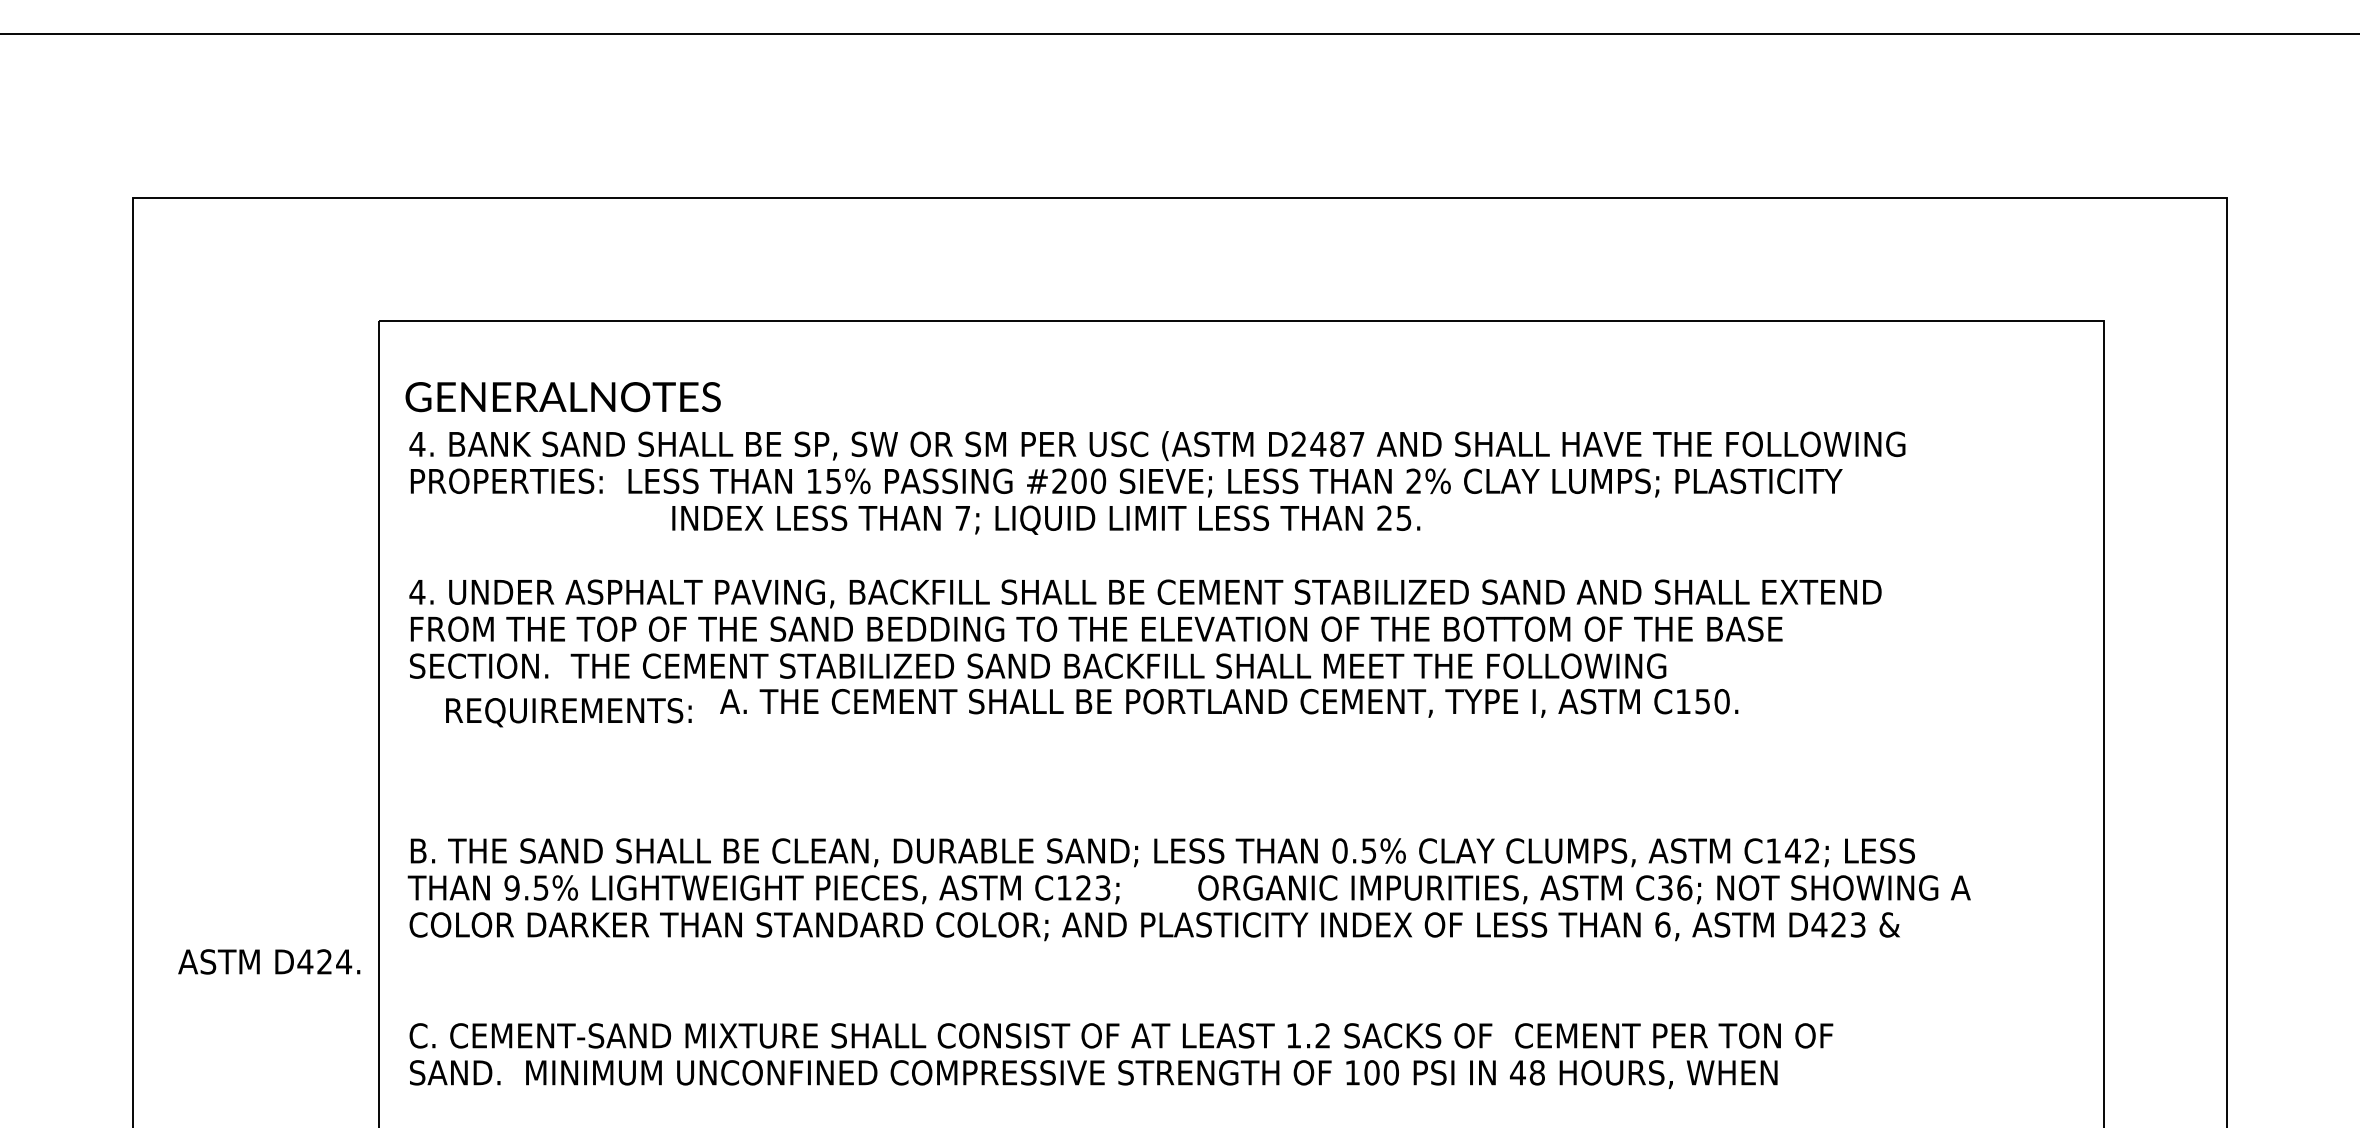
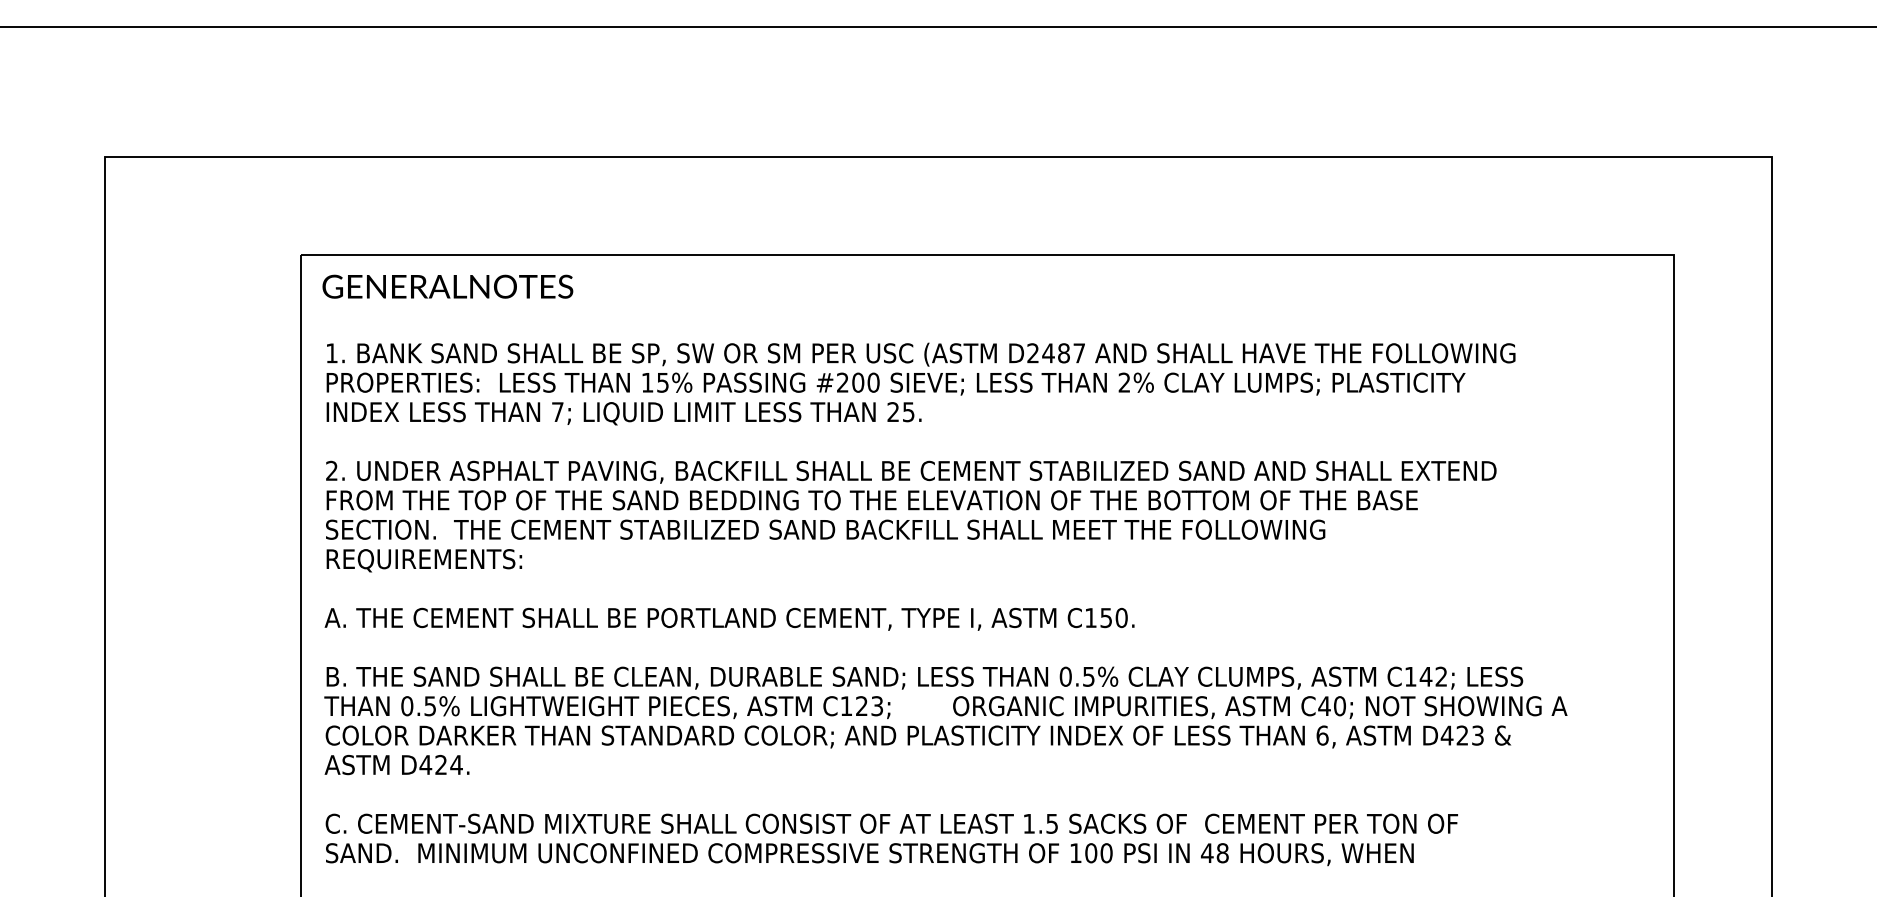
text: (562, 396) -> (447, 286), moved
text: (416, 444) -> (331, 353), 4. -> 1.
text: (1045, 519) -> (623, 413), moved
text: (416, 591) -> (331, 470), 4. -> 2.
text: (1229, 702) -> (729, 618), moved
text: (569, 712) -> (424, 560), moved
text: (512, 888) -> (407, 706), 9.5% -> 0.5%
text: (1675, 888) -> (1332, 706), C36; -> C40;
text: (268, 962) -> (396, 765), moved
text: (1322, 1035) -> (1051, 823), 1.2 -> 1.5

